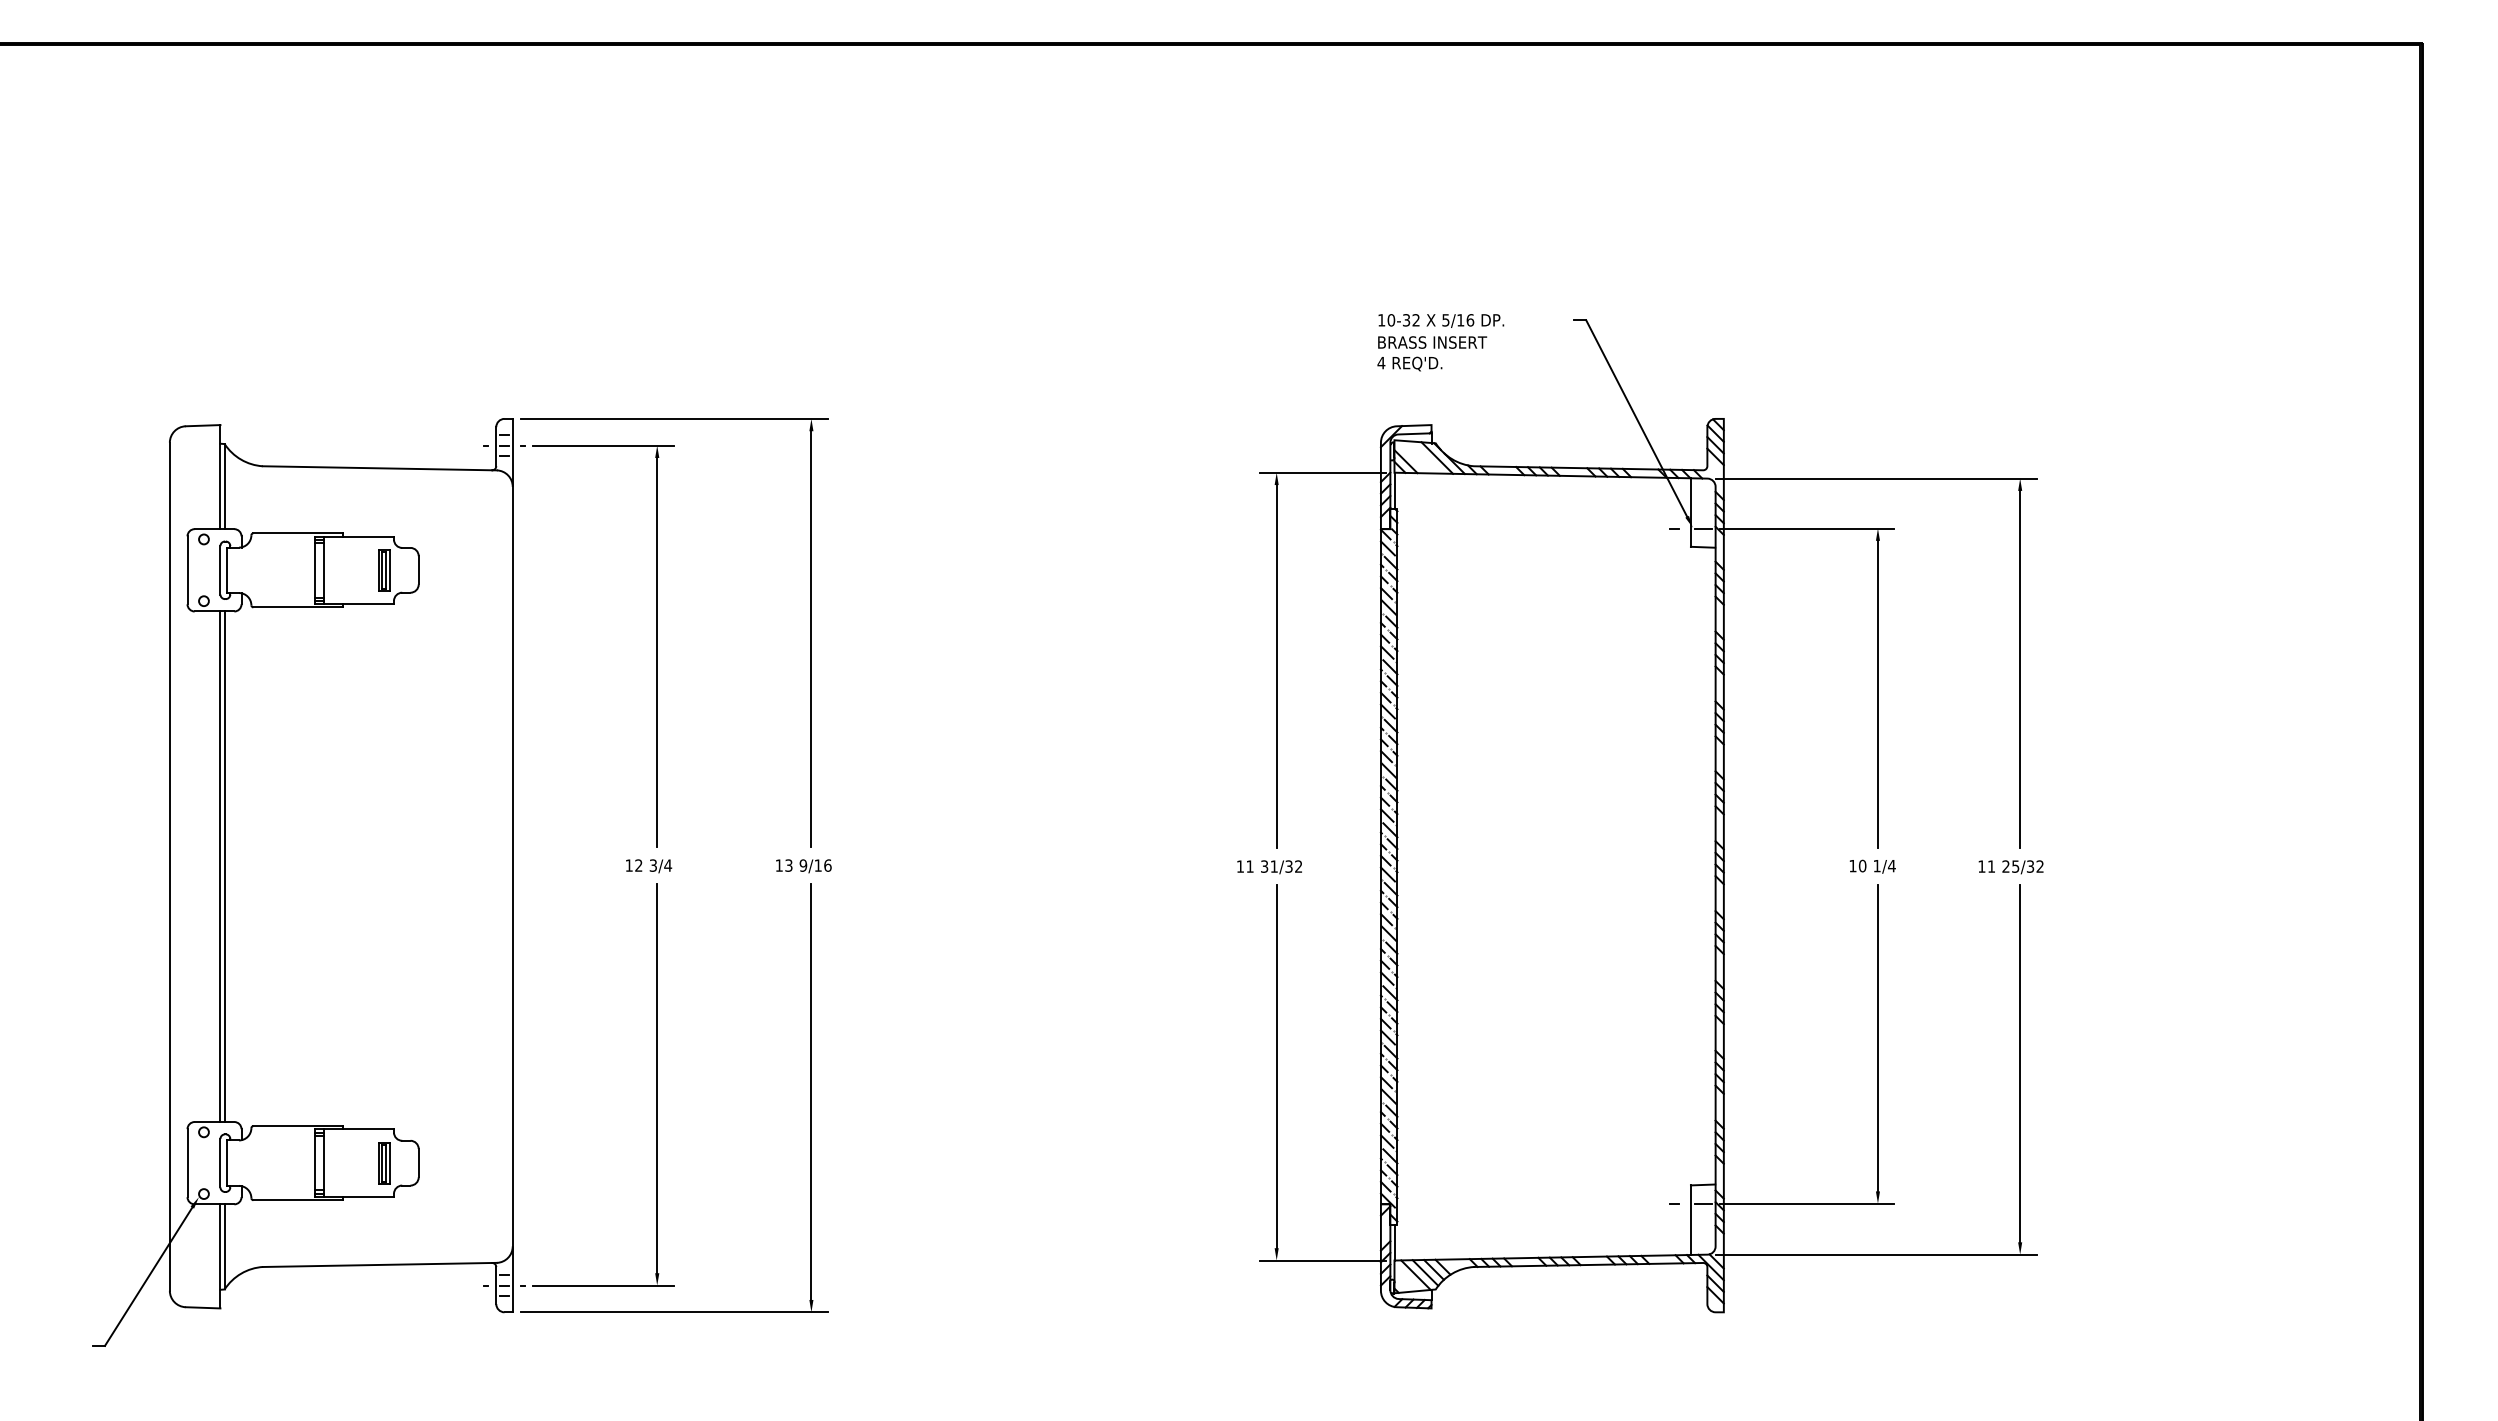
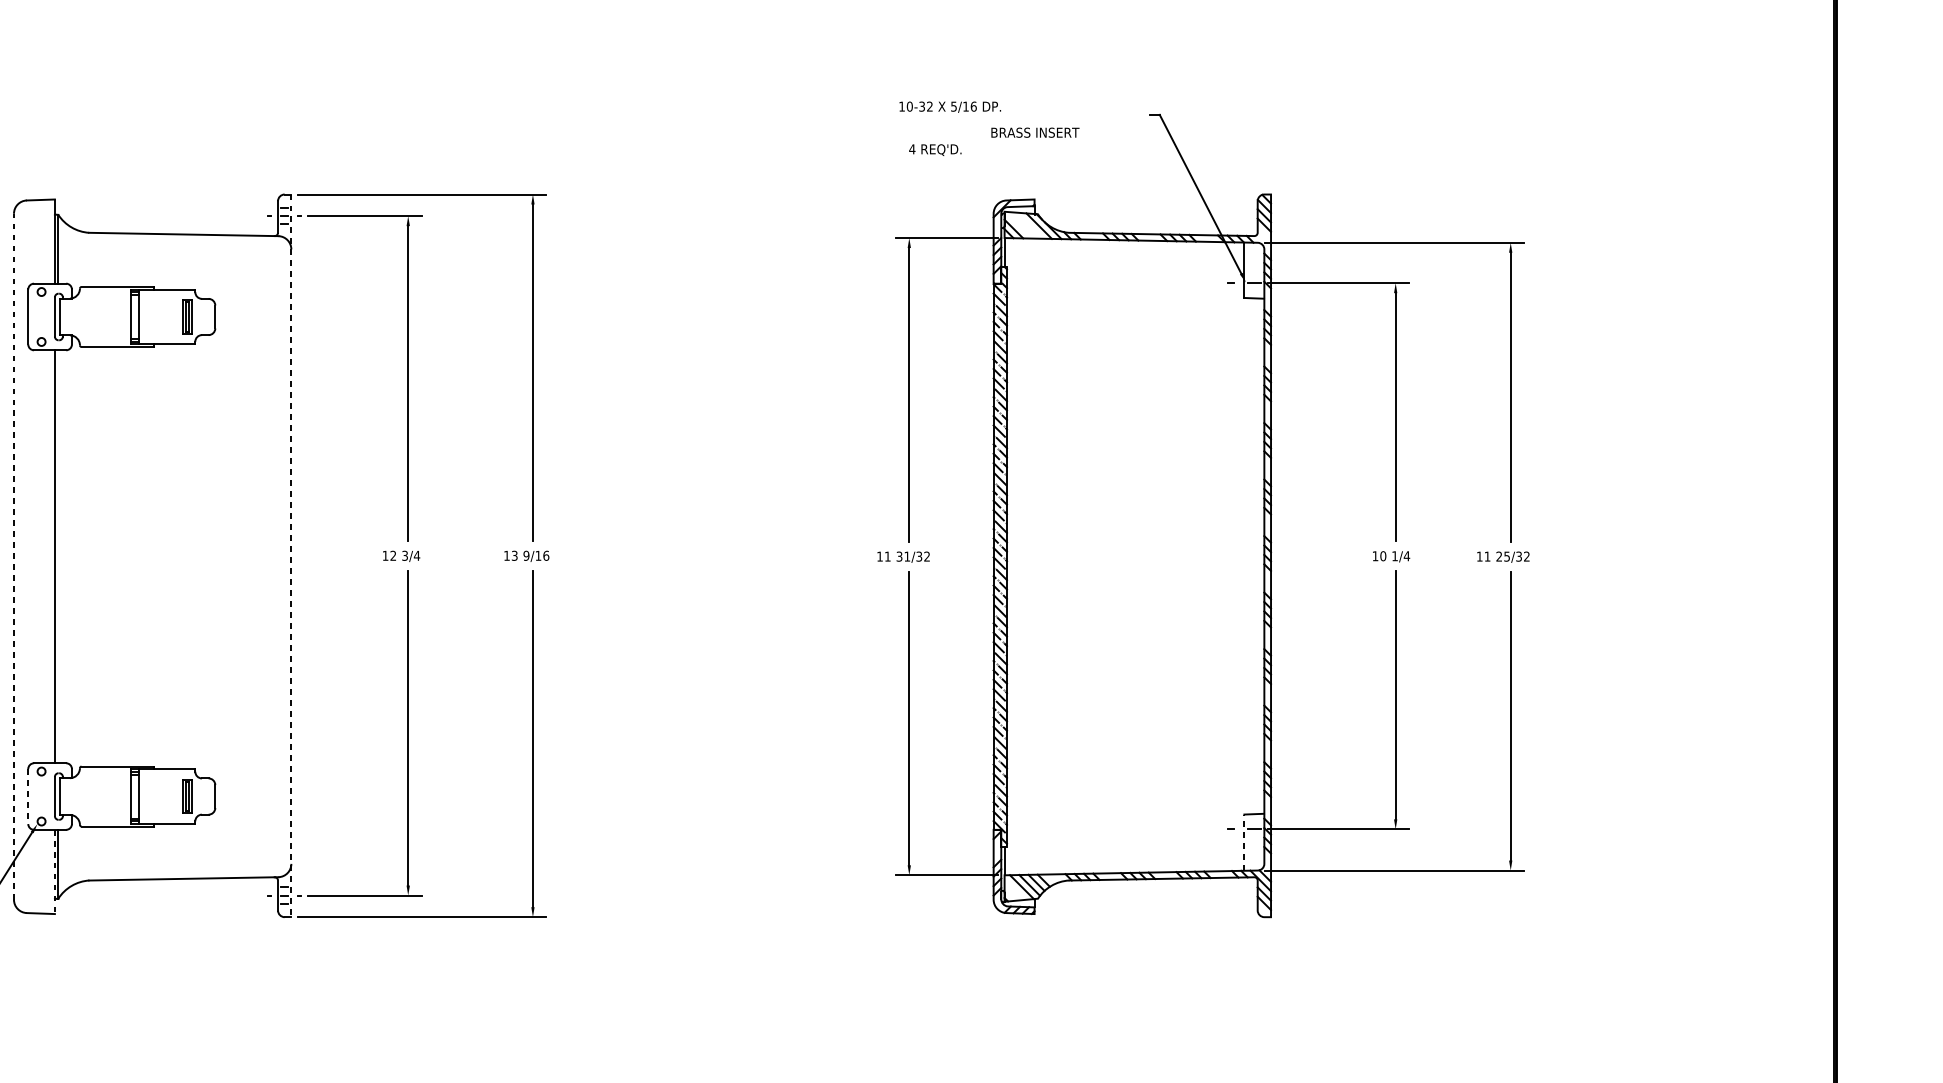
text: (1441, 320) -> (950, 106), moved
text: (1409, 363) -> (935, 149), moved
line: (512, 865) -> (291, 555), solid -> dashed
line: (169, 866) -> (13, 556), solid -> dashed
line: (224, 866) -> (58, 556), removed
line: (187, 1163) -> (28, 796), solid -> dashed
line: (1690, 1220) -> (1244, 842), solid -> dashed
line: (220, 1256) -> (54, 872), solid -> dashed

